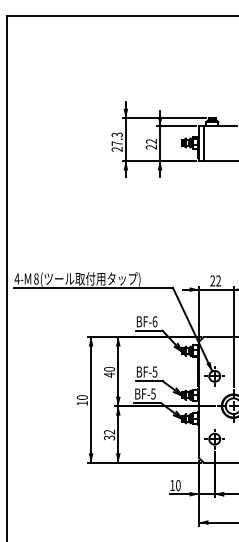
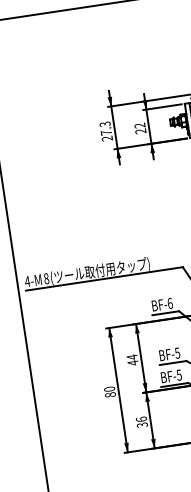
text: (109, 368) -> (132, 356), 40 -> 44
text: (82, 403) -> (110, 395), 10 -> 80
text: (109, 431) -> (141, 418), 32 -> 36

